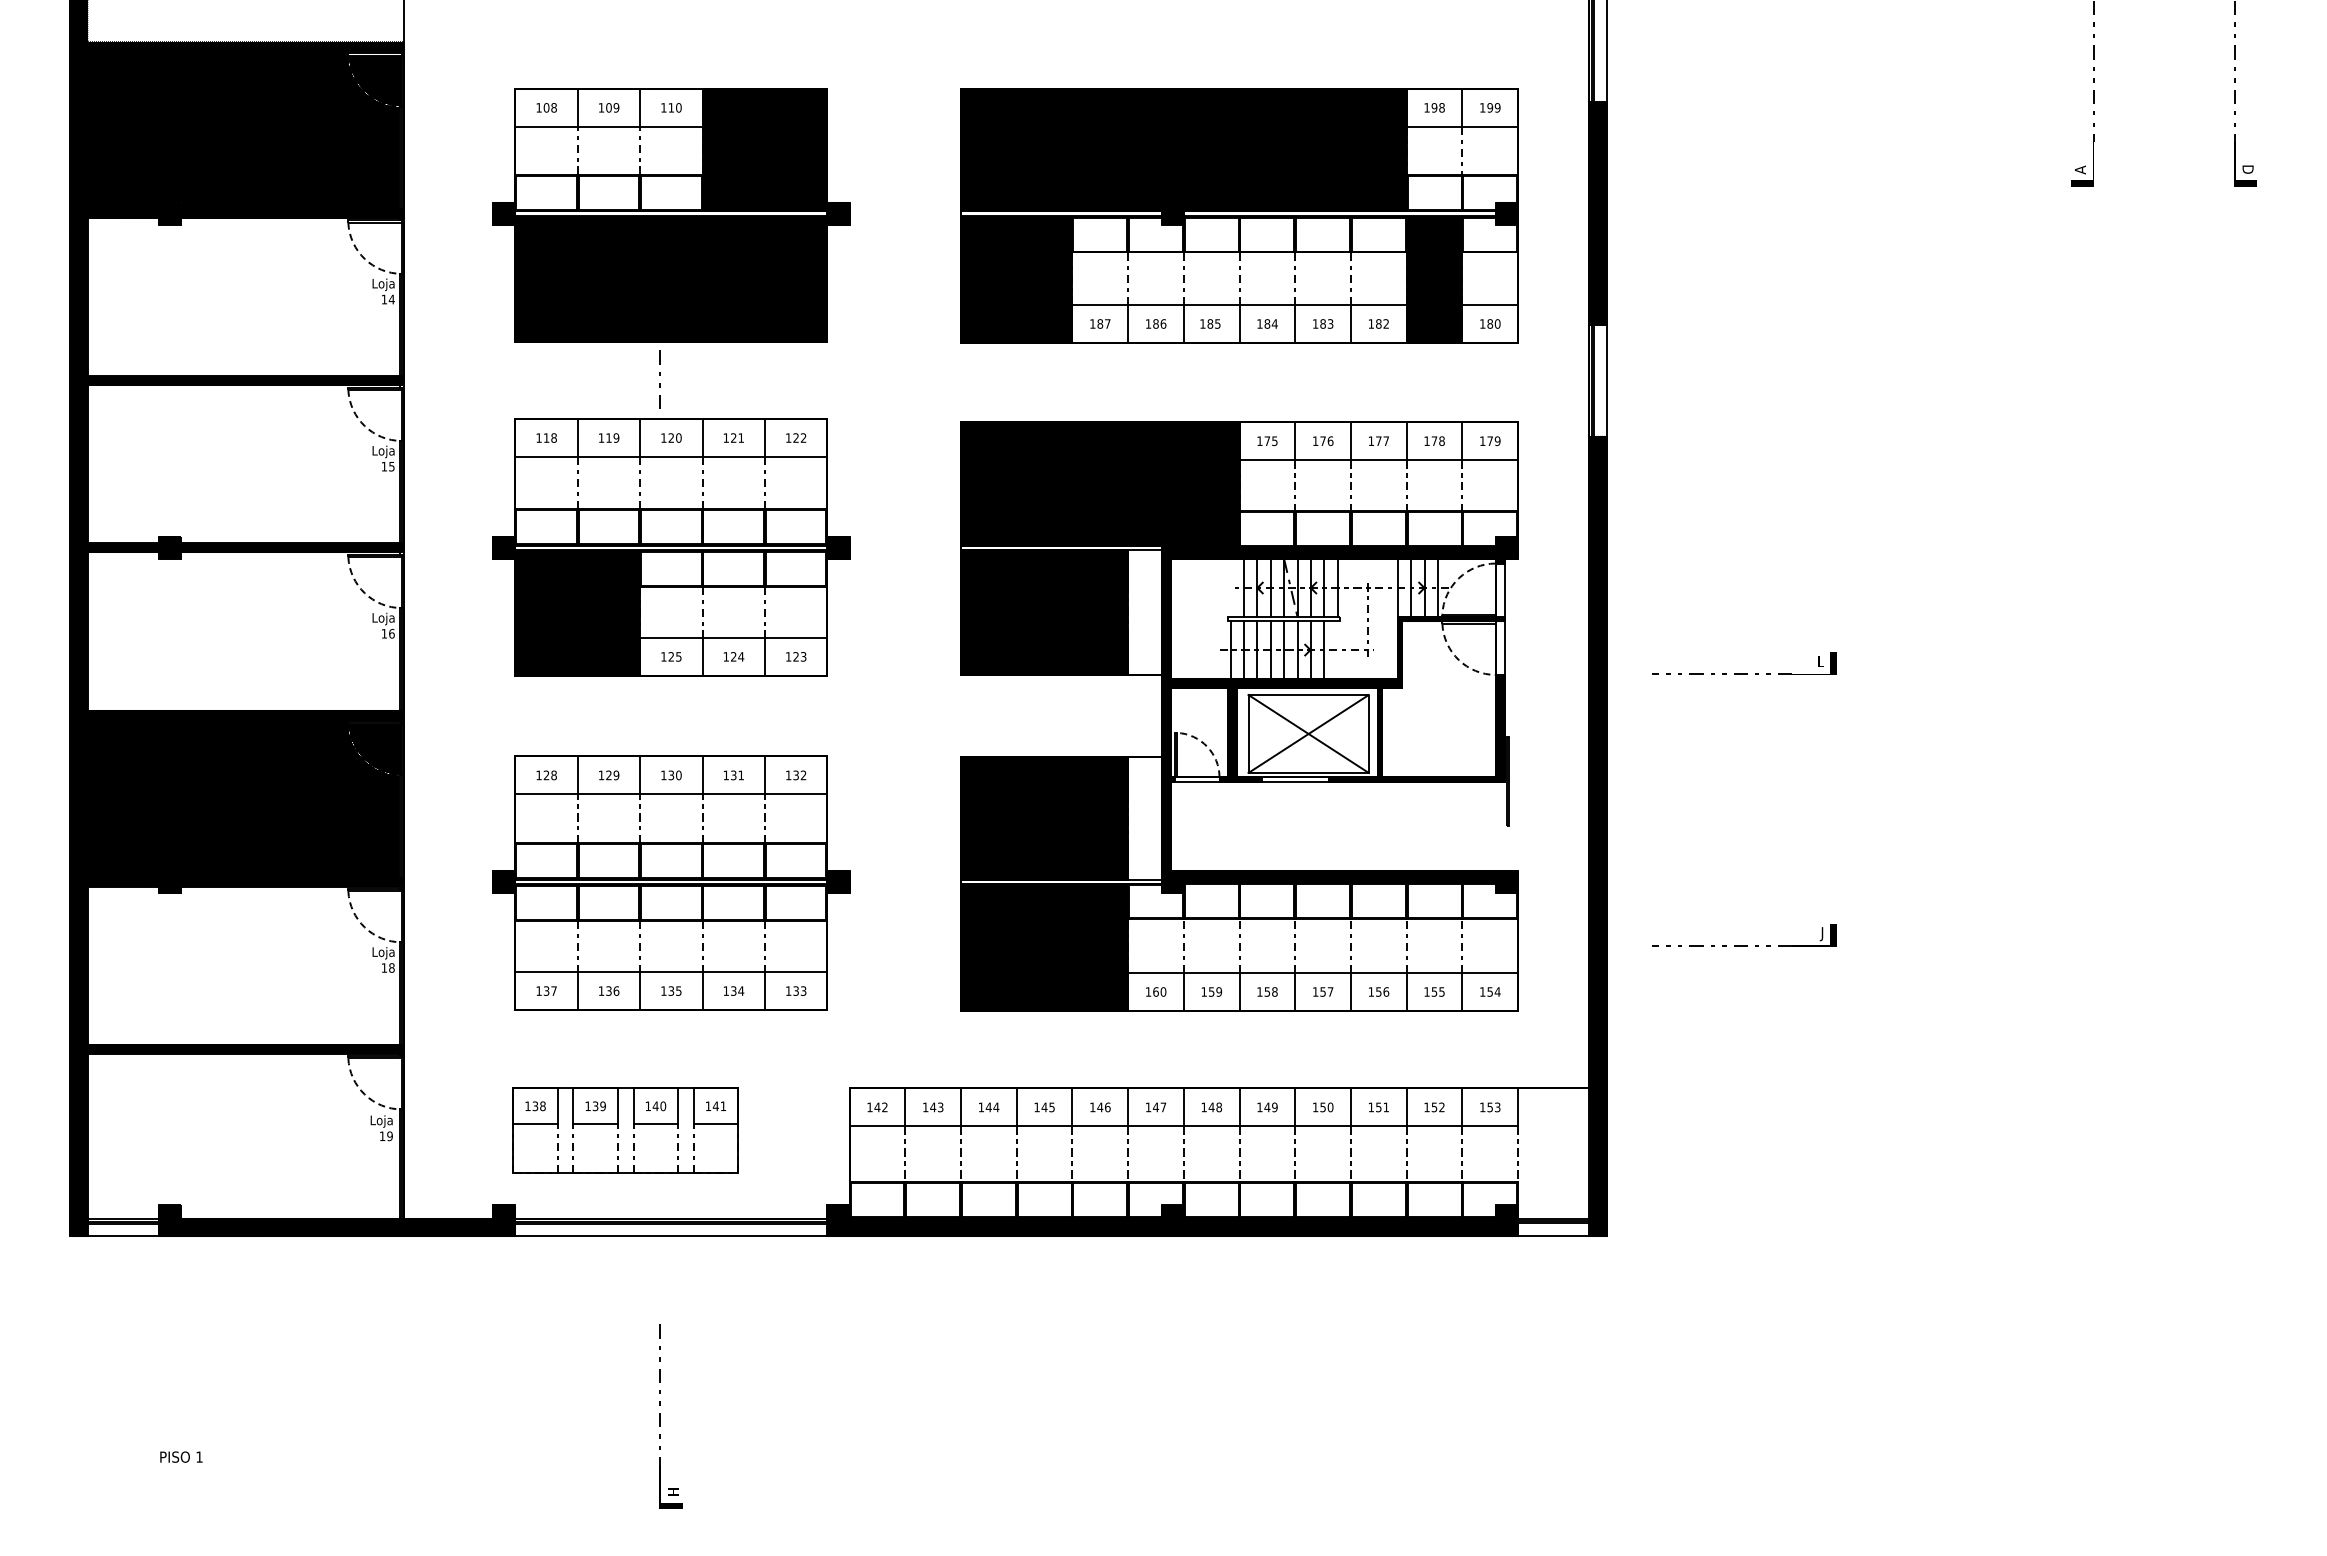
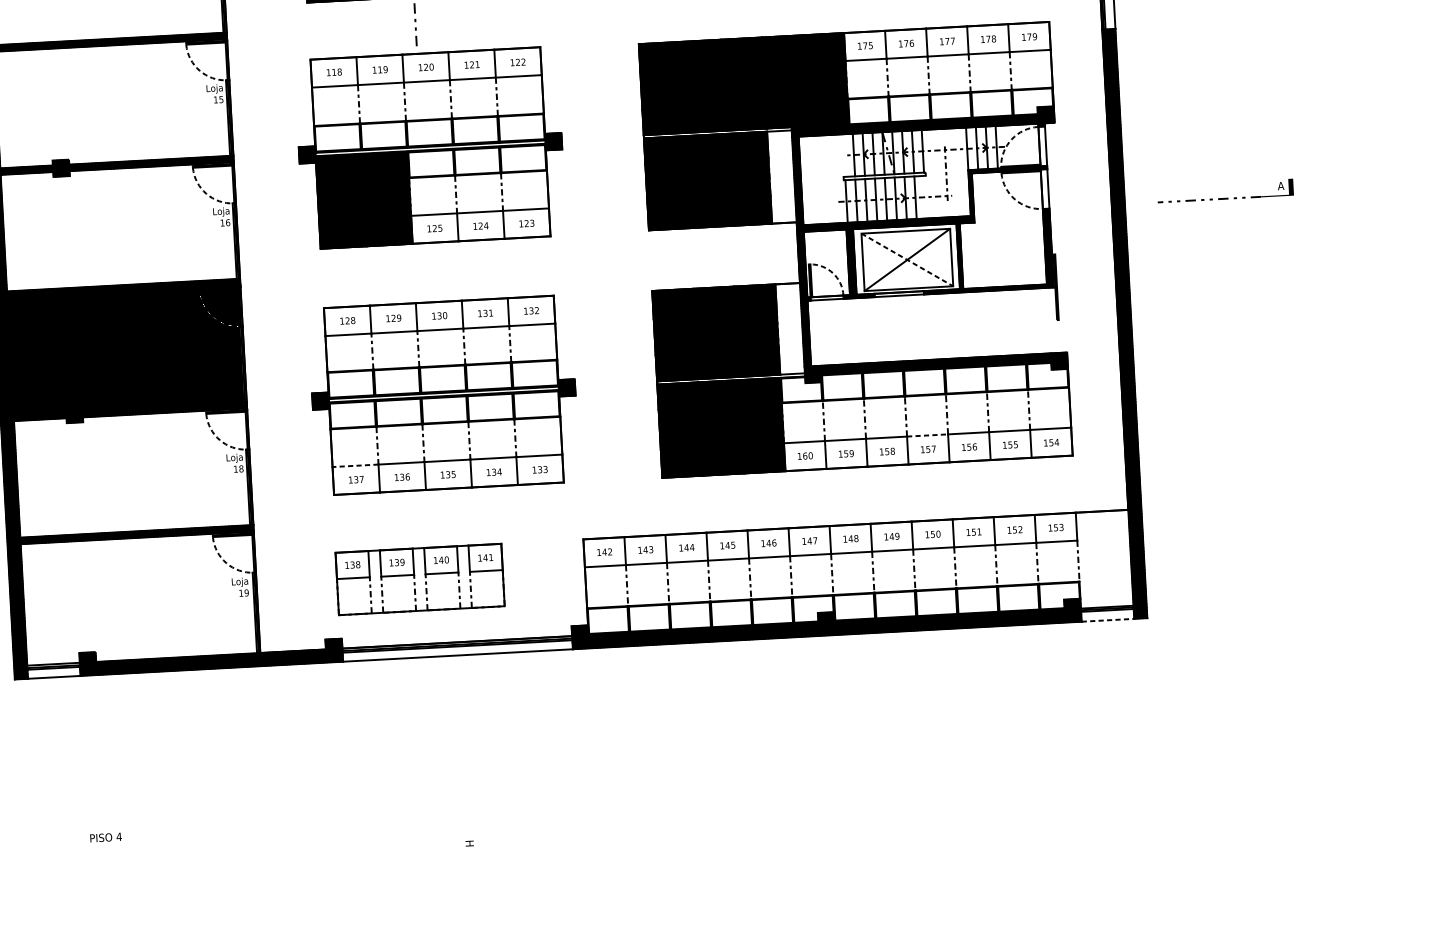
text: (1819, 660) -> (1280, 185), L -> A
line: (1308, 733) -> (907, 259), solid -> dashed
part: (1744, 945) -> (1236, 398), removed
line: (546, 972) -> (355, 466), solid -> dashed
line: (1323, 973) -> (927, 435), solid -> dashed
line: (1553, 1236) -> (1107, 620), solid -> dashed
part: (660, 1416) -> (457, 788), removed
text: (199, 1456) -> (119, 836), 1 -> 4

